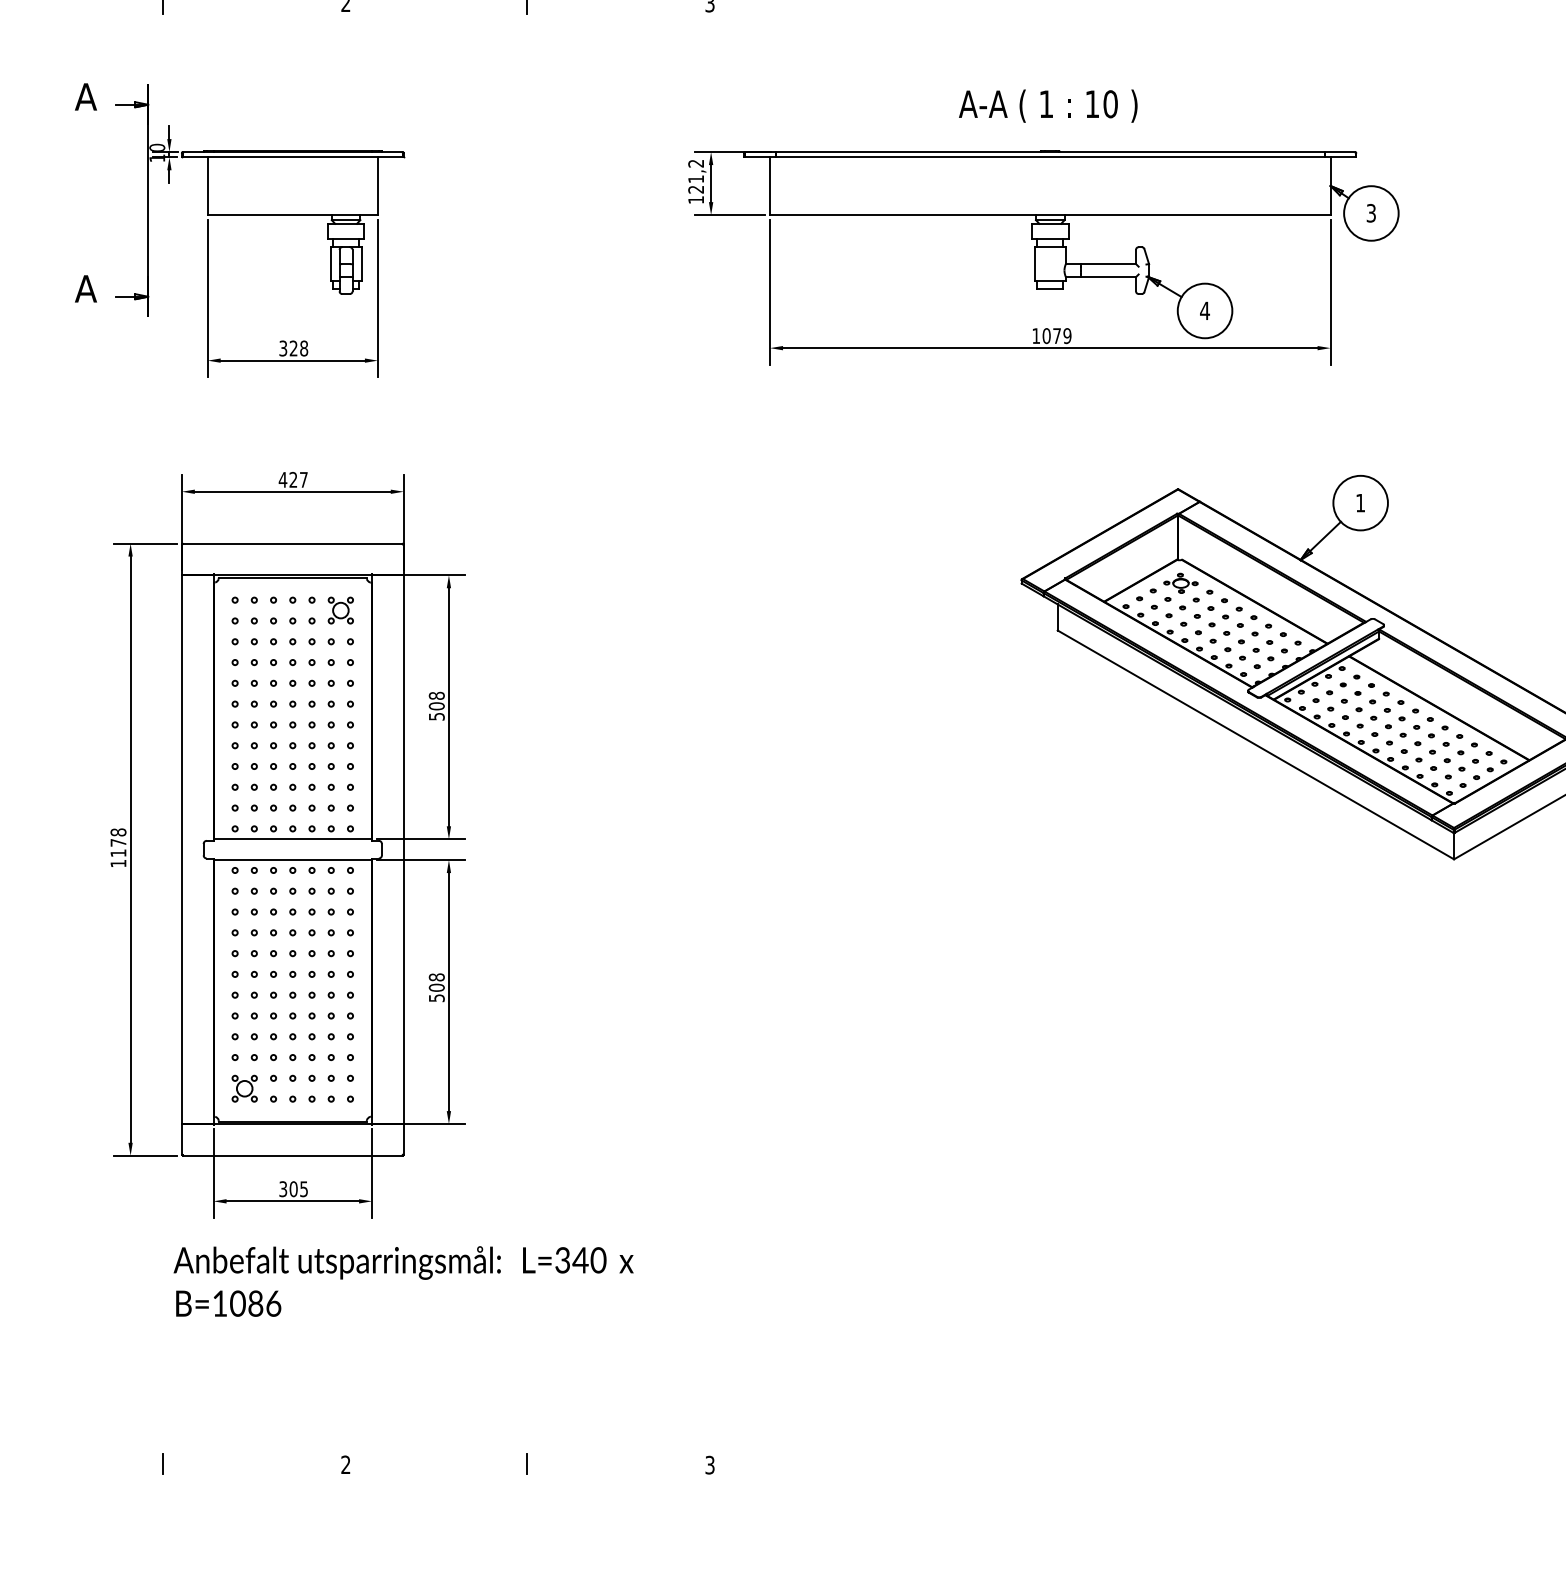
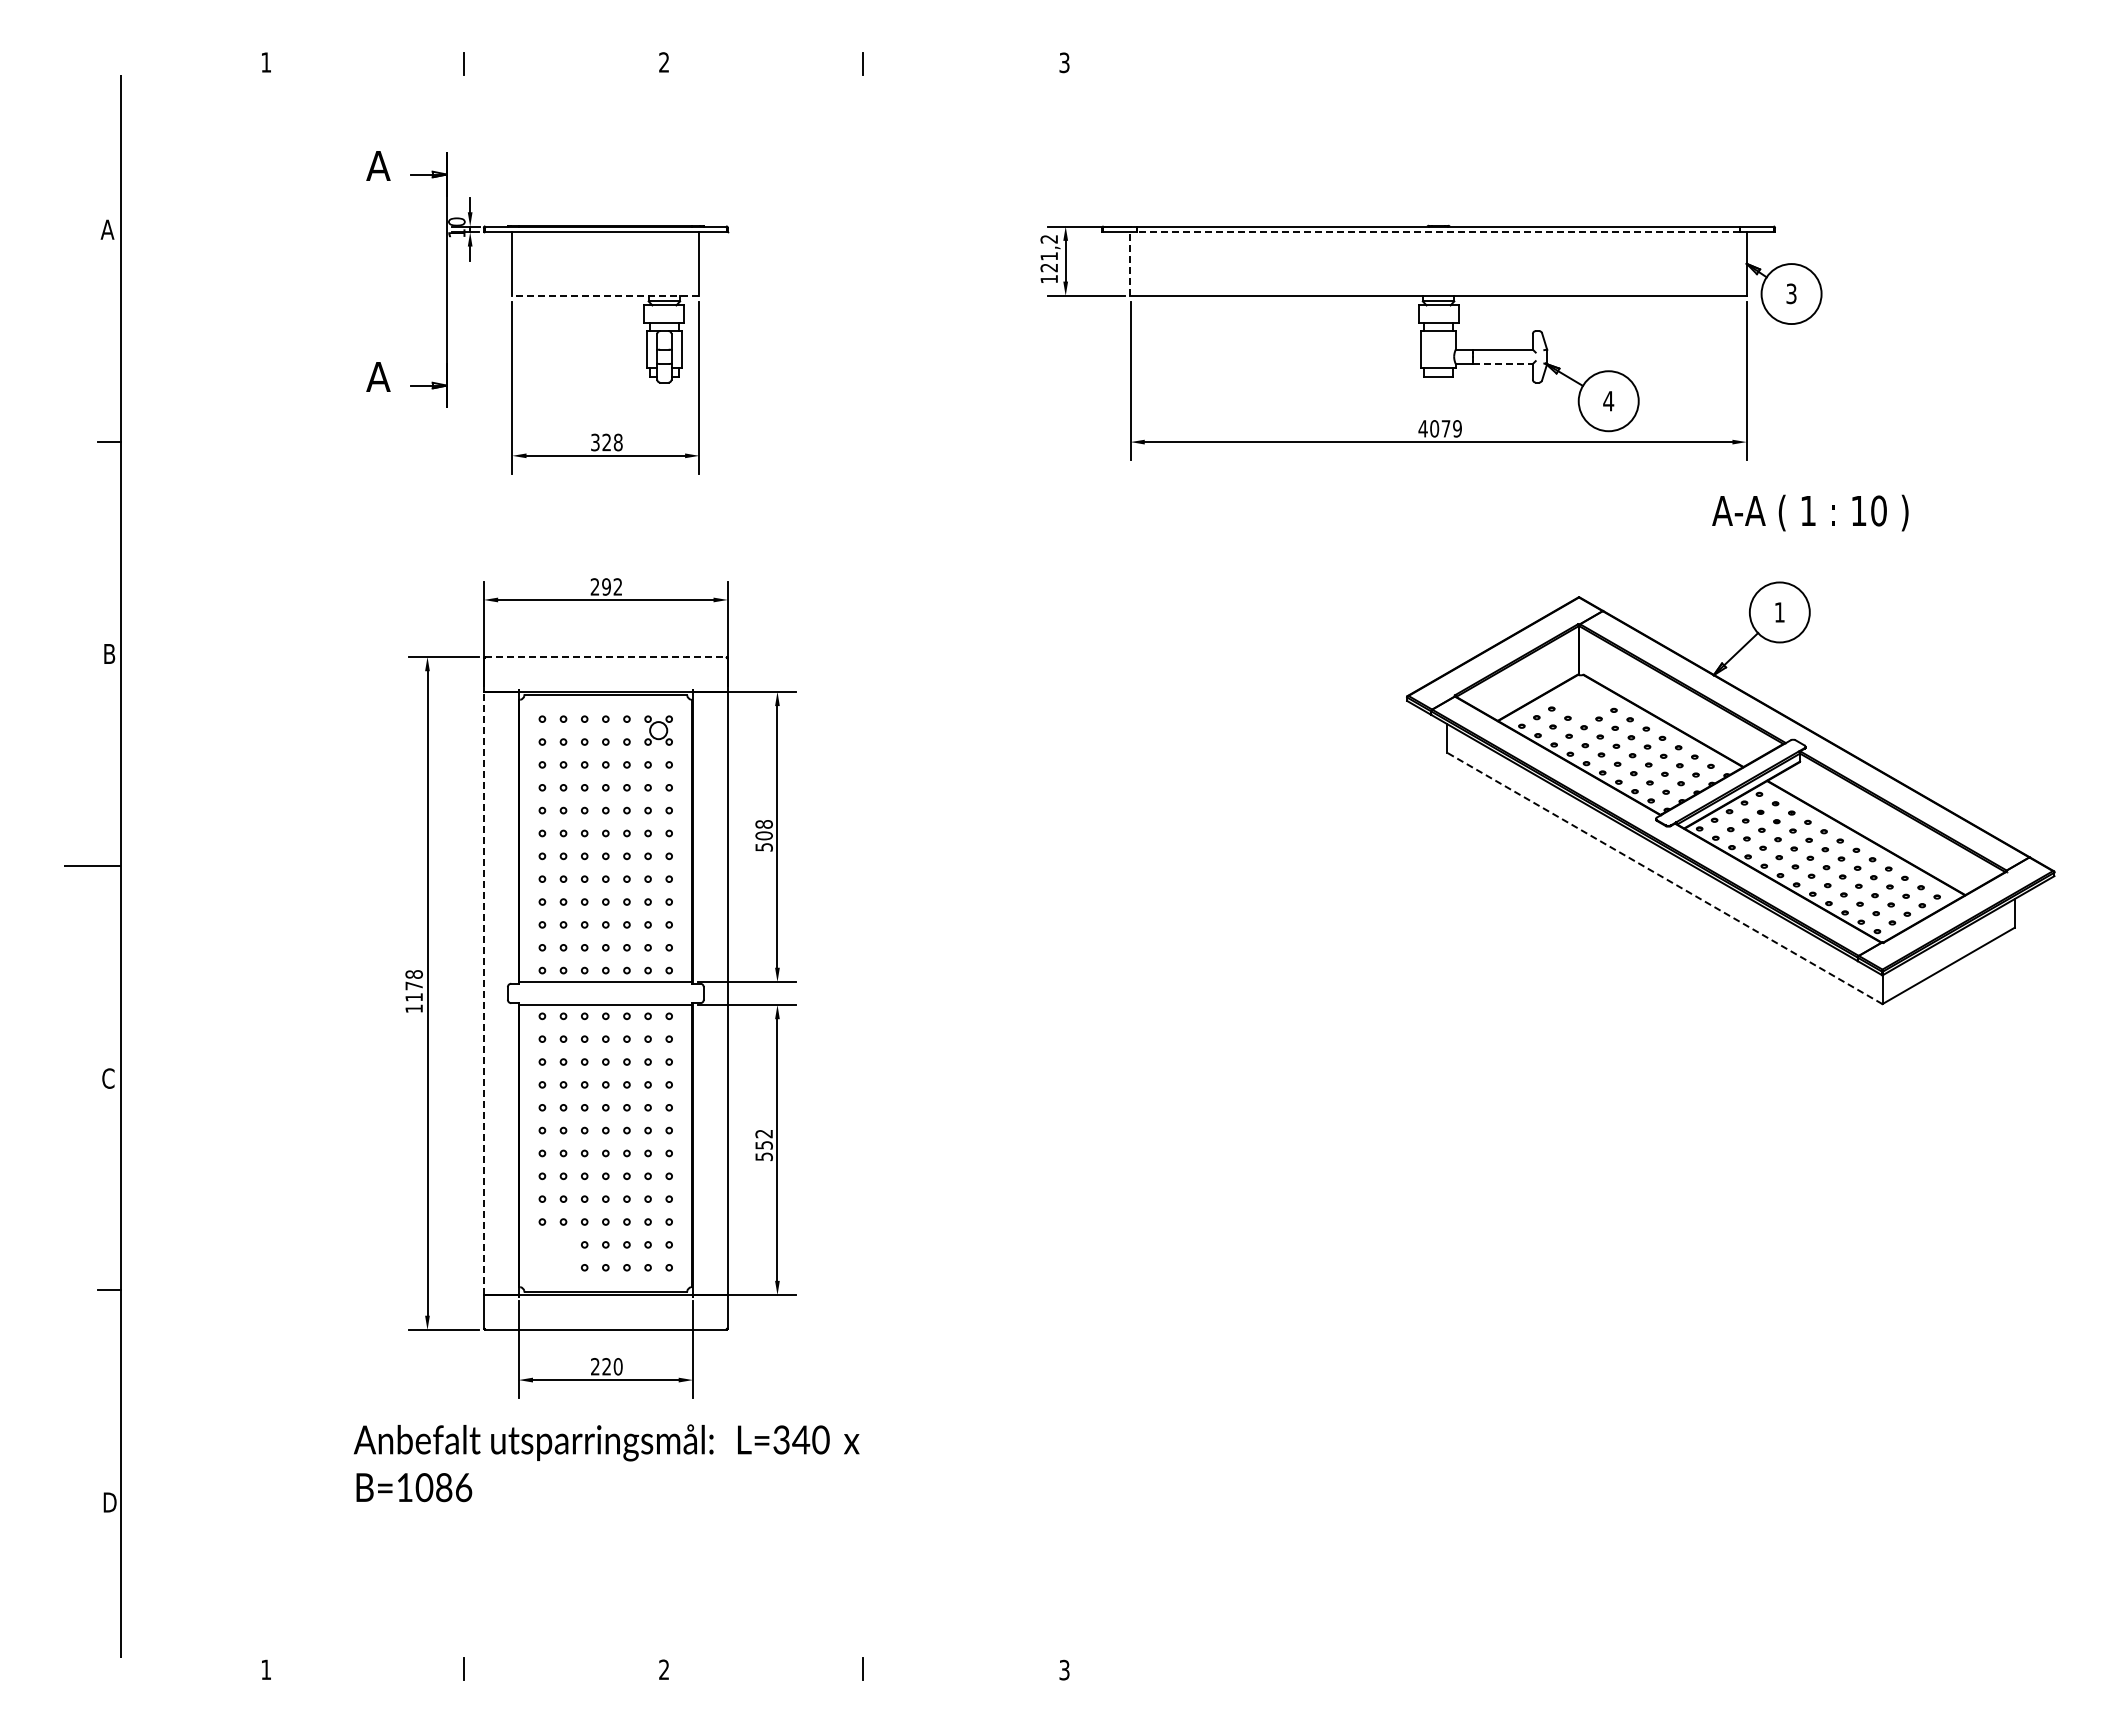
text: (1048, 105) -> (1810, 512), moved
line: (1050, 157) -> (1438, 232), solid -> dashed
line: (770, 186) -> (1130, 264), solid -> dashed
line: (292, 214) -> (605, 295), solid -> dashed
line: (1108, 276) -> (1502, 363), solid -> dashed
text: (1035, 335) -> (1422, 428), 1079 -> 4079
text: (293, 479) -> (606, 586), 427 -> 292
line: (293, 543) -> (606, 656), solid -> dashed
part: (1181, 583) -> (1582, 700), removed
line: (1255, 745) -> (1664, 878), solid -> dashed
line: (181, 849) -> (483, 993), solid -> dashed
text: (436, 982) -> (763, 1139), 508 -> 552
part: (244, 1088) -> (552, 1256), removed
text: (293, 1188) -> (606, 1366), 305 -> 220
text: (403, 1281) -> (606, 1463), moved

